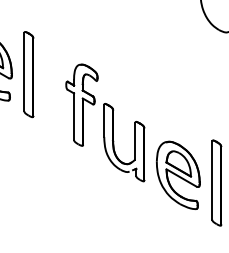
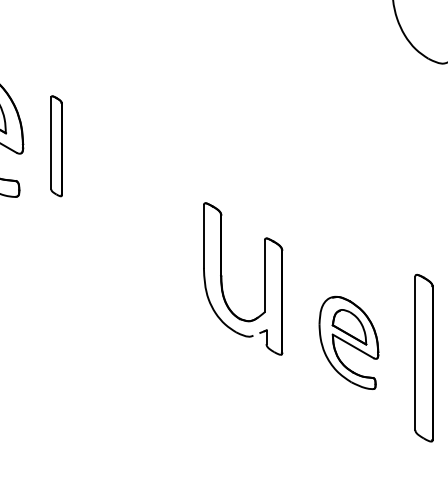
part: (28, 74) -> (55, 145), size x0.6
part: (81, 104) -> (159, 204), removed
part: (178, 174) -> (349, 341), size x0.7

